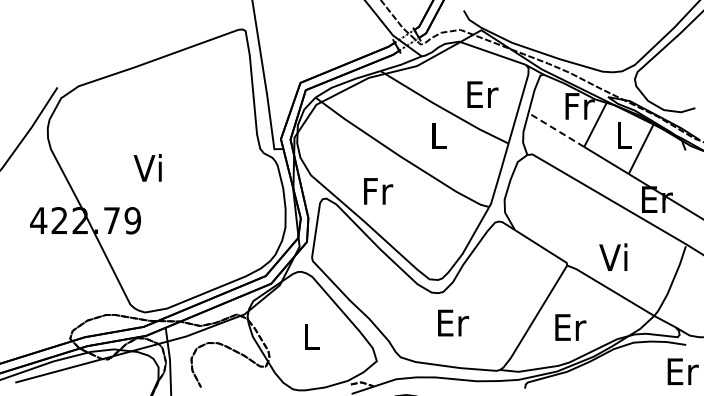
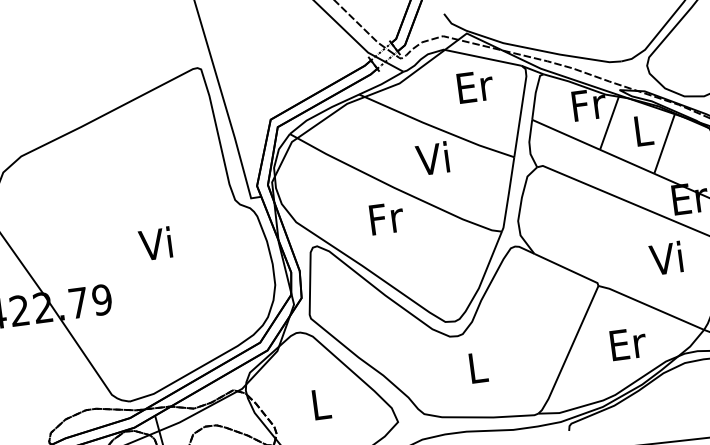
text: (482, 94) -> (475, 86), moved
line: (556, 129) -> (566, 134), dashed -> solid
text: (437, 135) -> (432, 158), L -> Vi
text: (147, 167) -> (155, 243), moved
text: (378, 191) -> (386, 218), moved
text: (613, 256) -> (666, 257), moved
text: (453, 322) -> (478, 367), Er -> L
text: (570, 327) -> (628, 343), moved

